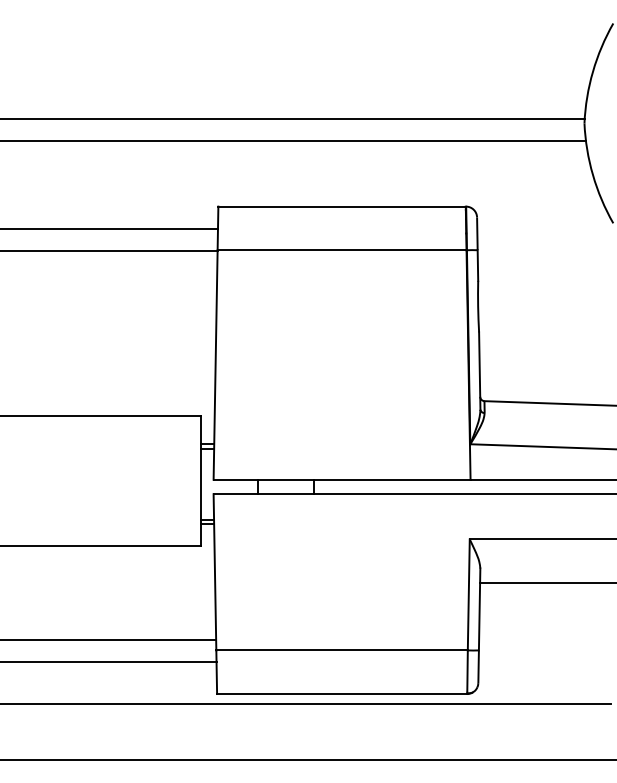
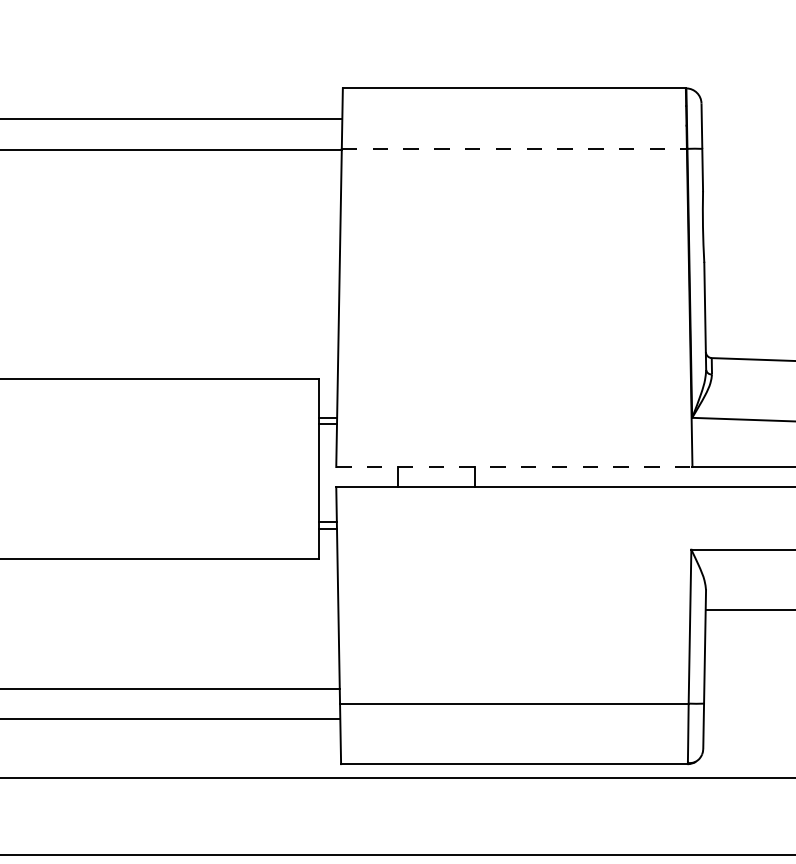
line: (342, 250) -> (514, 149), solid -> dashed
line: (342, 479) -> (514, 466), solid -> dashed

